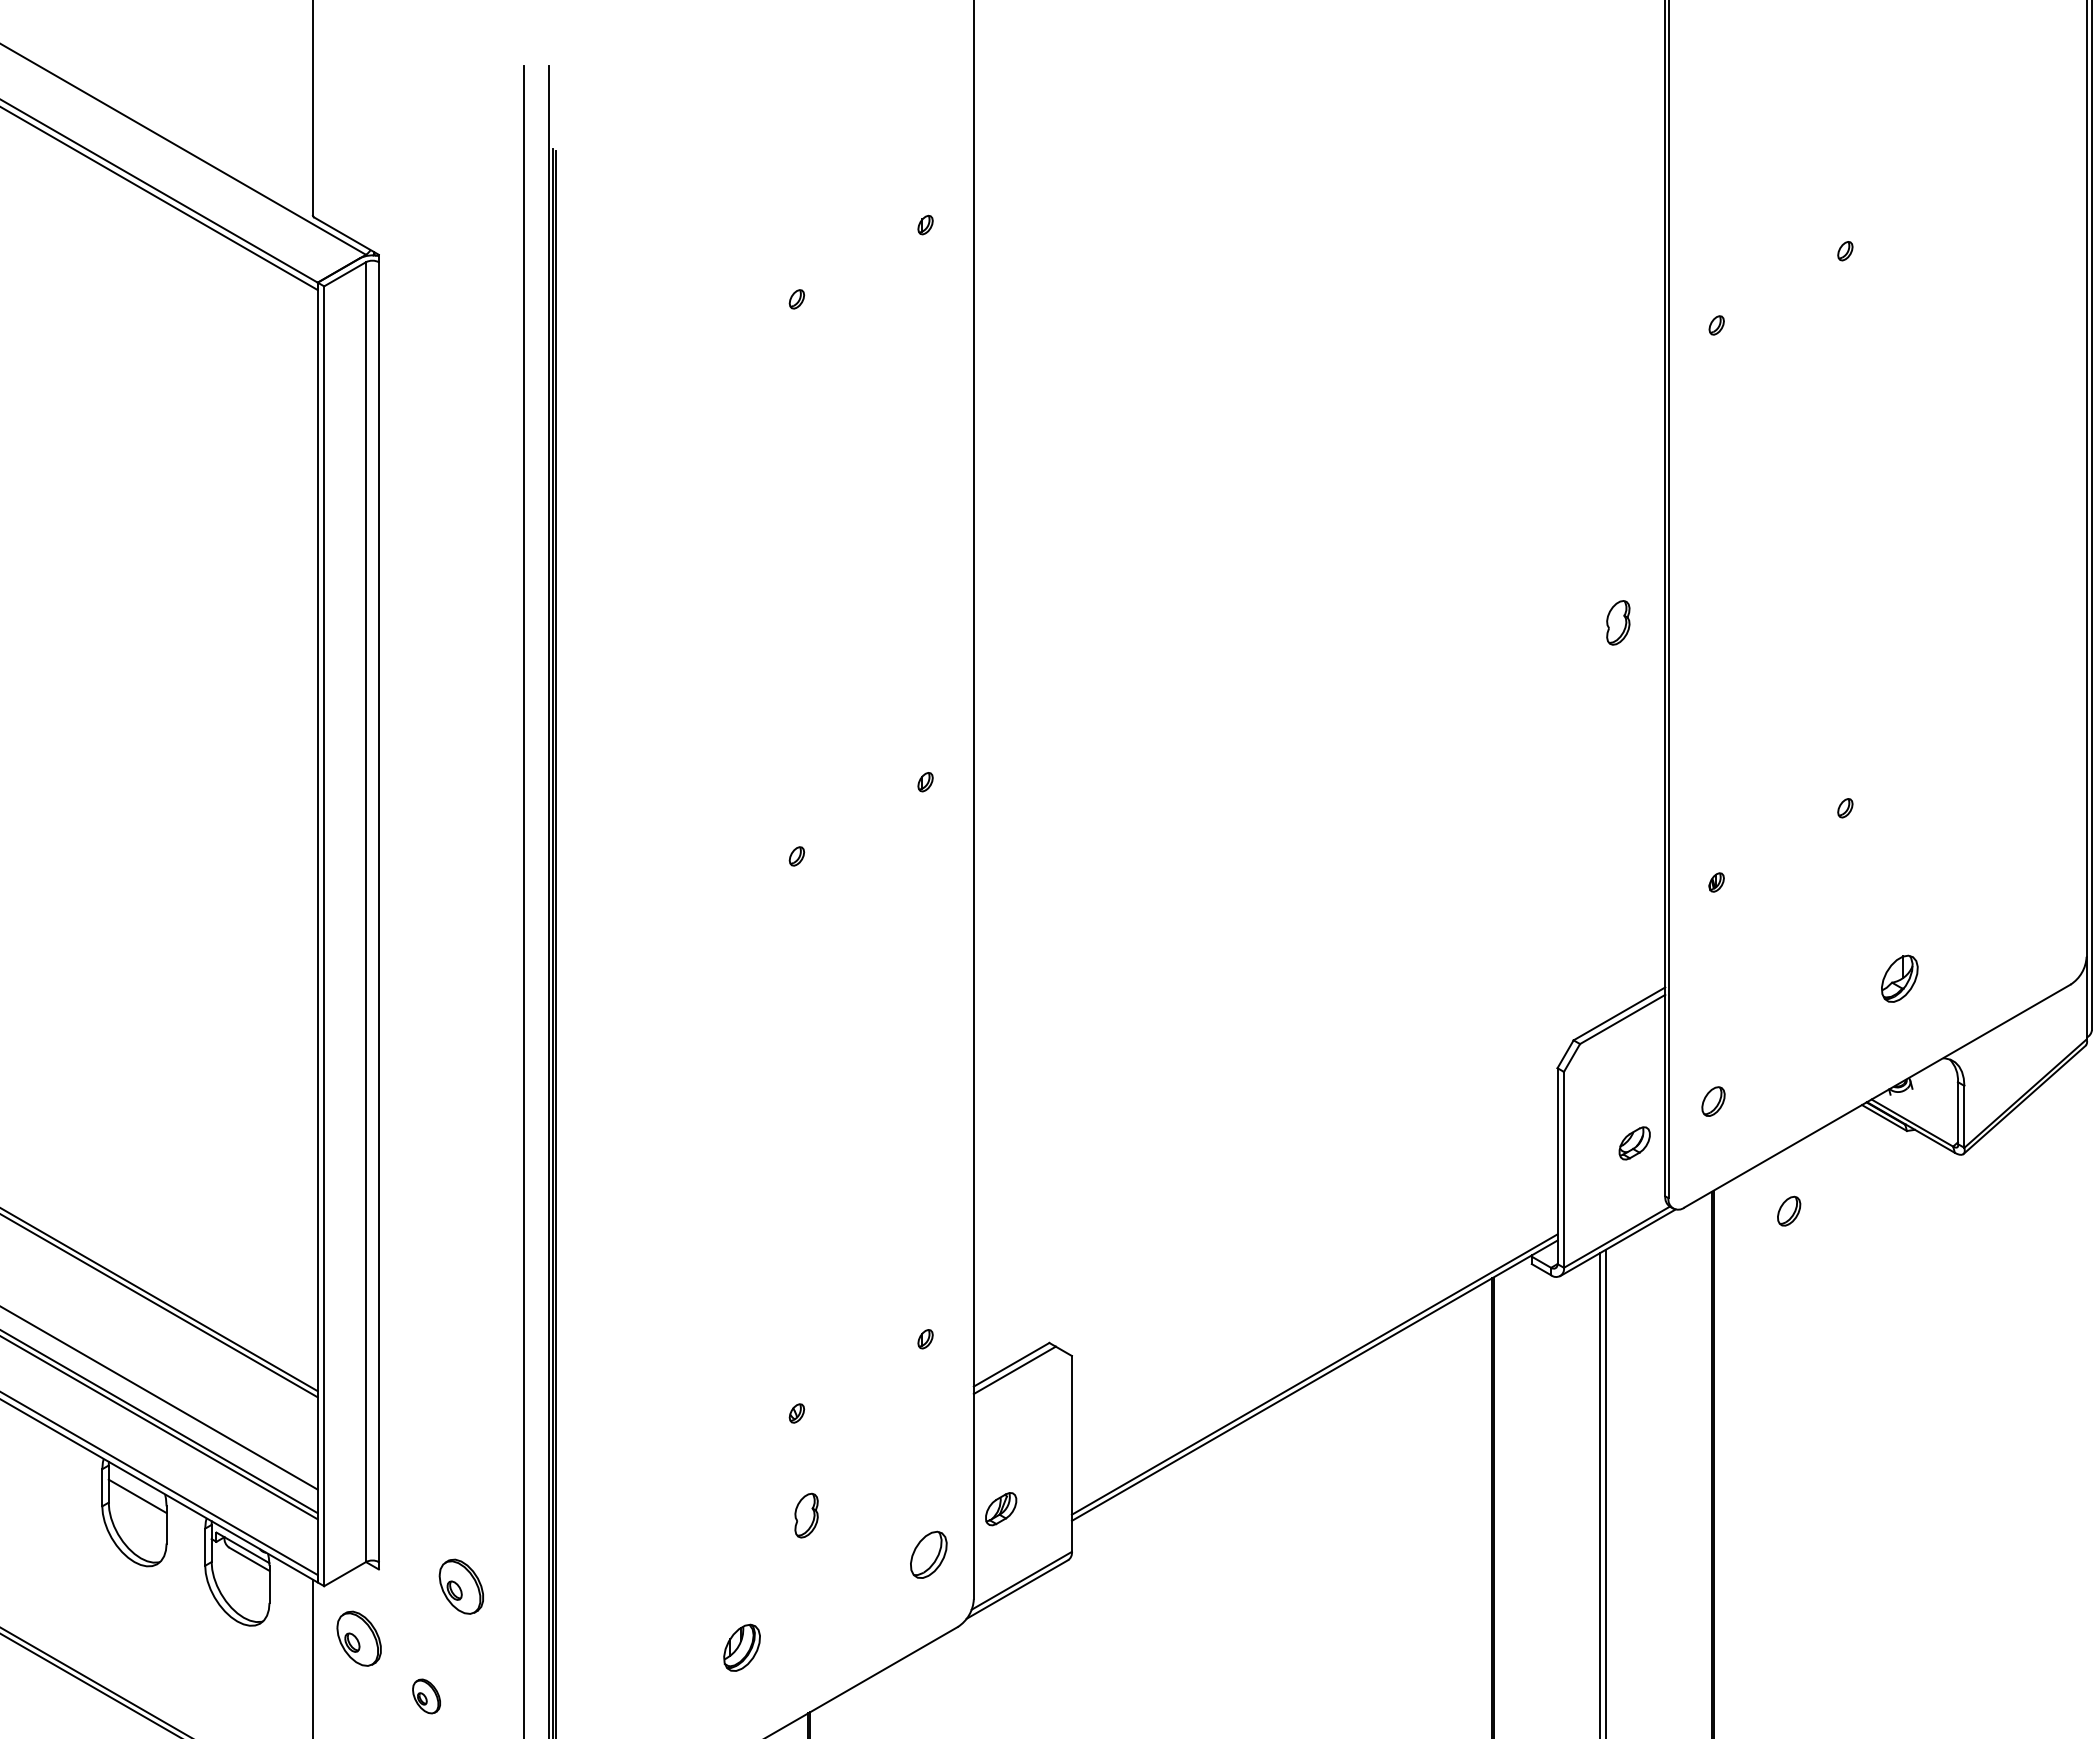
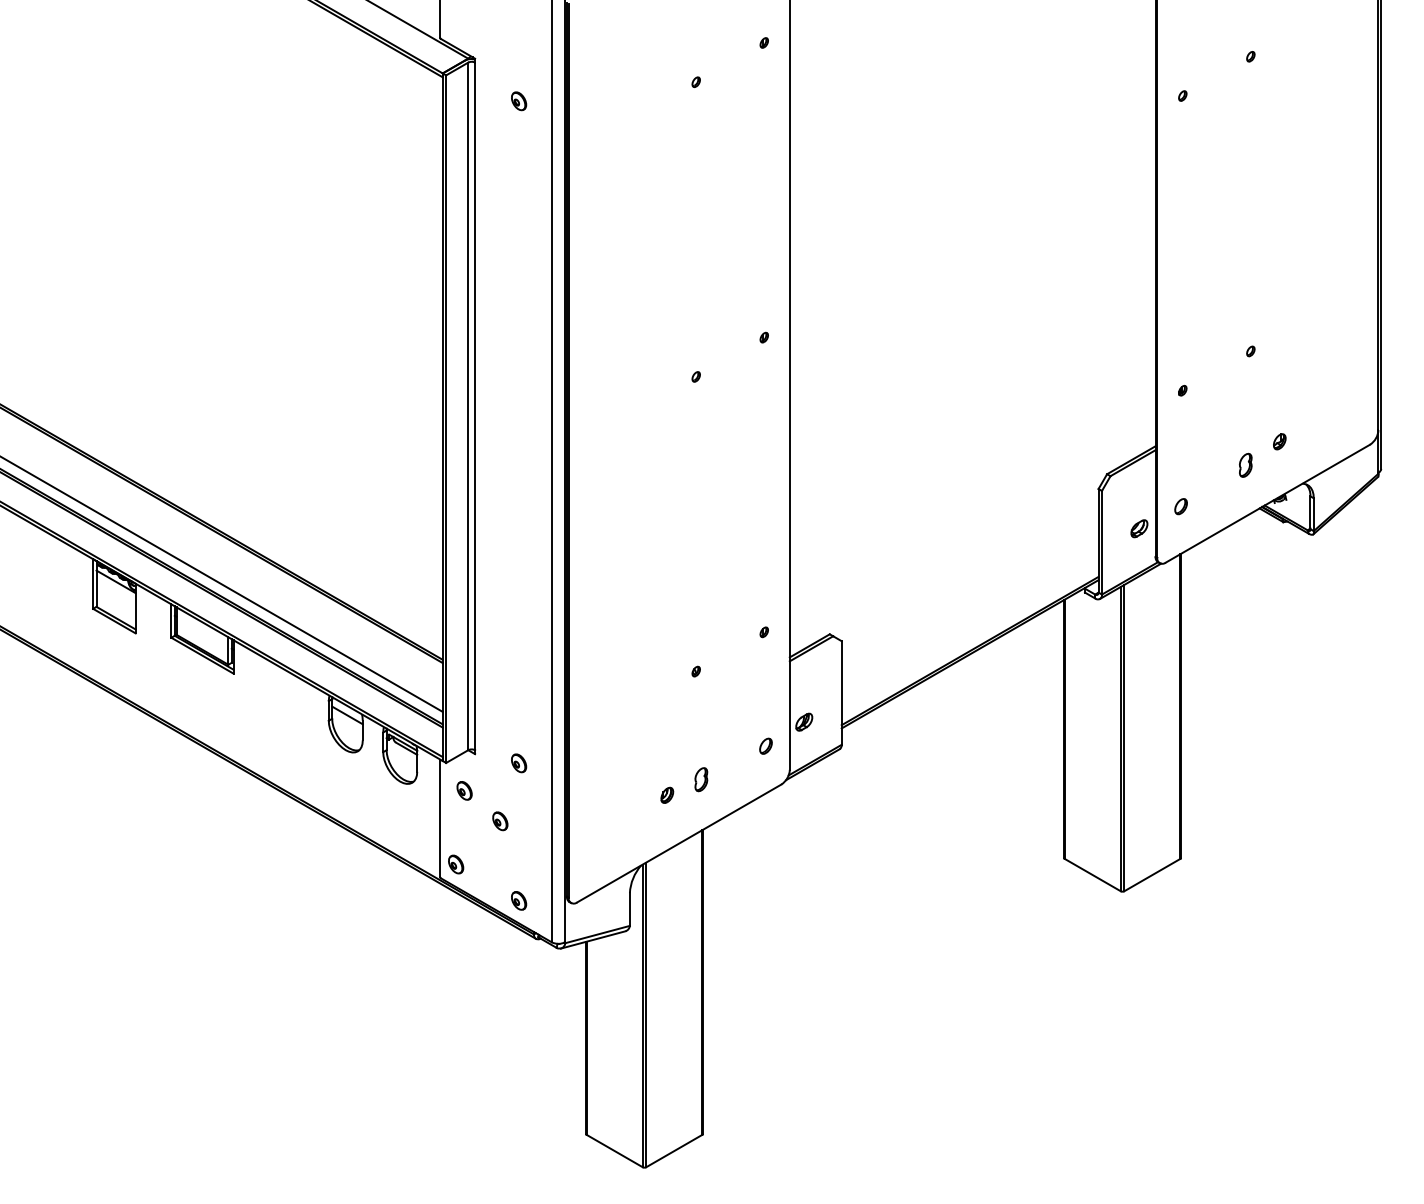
part: (462, 335) -> (519, 101), added
part: (1617, 621) -> (1245, 464), moved
part: (1899, 978) -> (1279, 441), size x0.62
part: (1787, 1210) -> (1220, 564), removed
part: (806, 1515) -> (701, 779), moved
part: (927, 1553) -> (765, 745), size x0.62
part: (462, 1587) -> (519, 763), size x0.62
part: (358, 1638) -> (464, 790), size x0.62
part: (742, 1645) -> (667, 794), size x0.62

